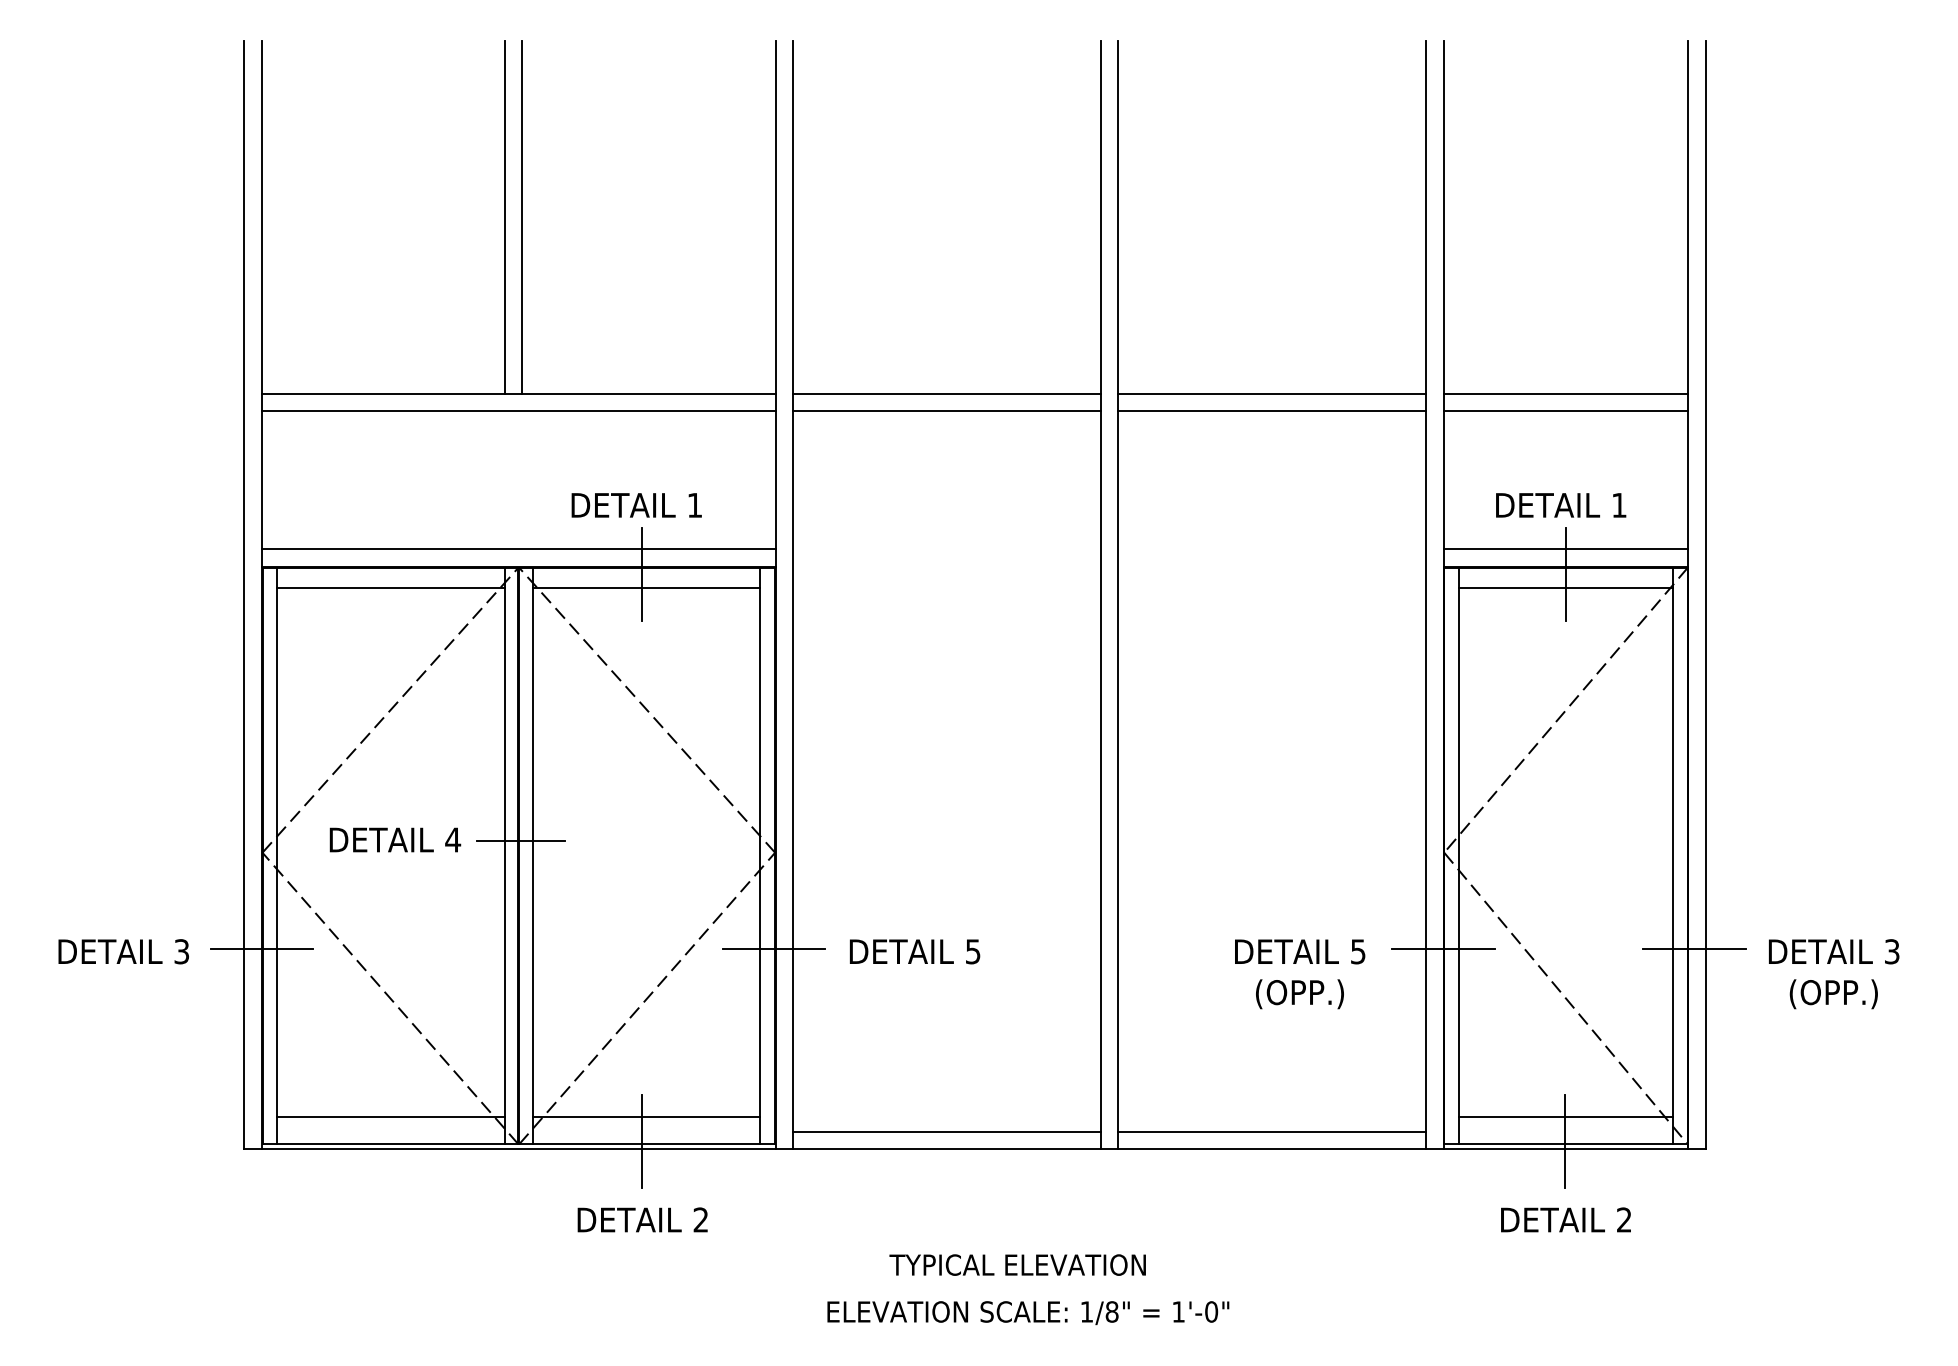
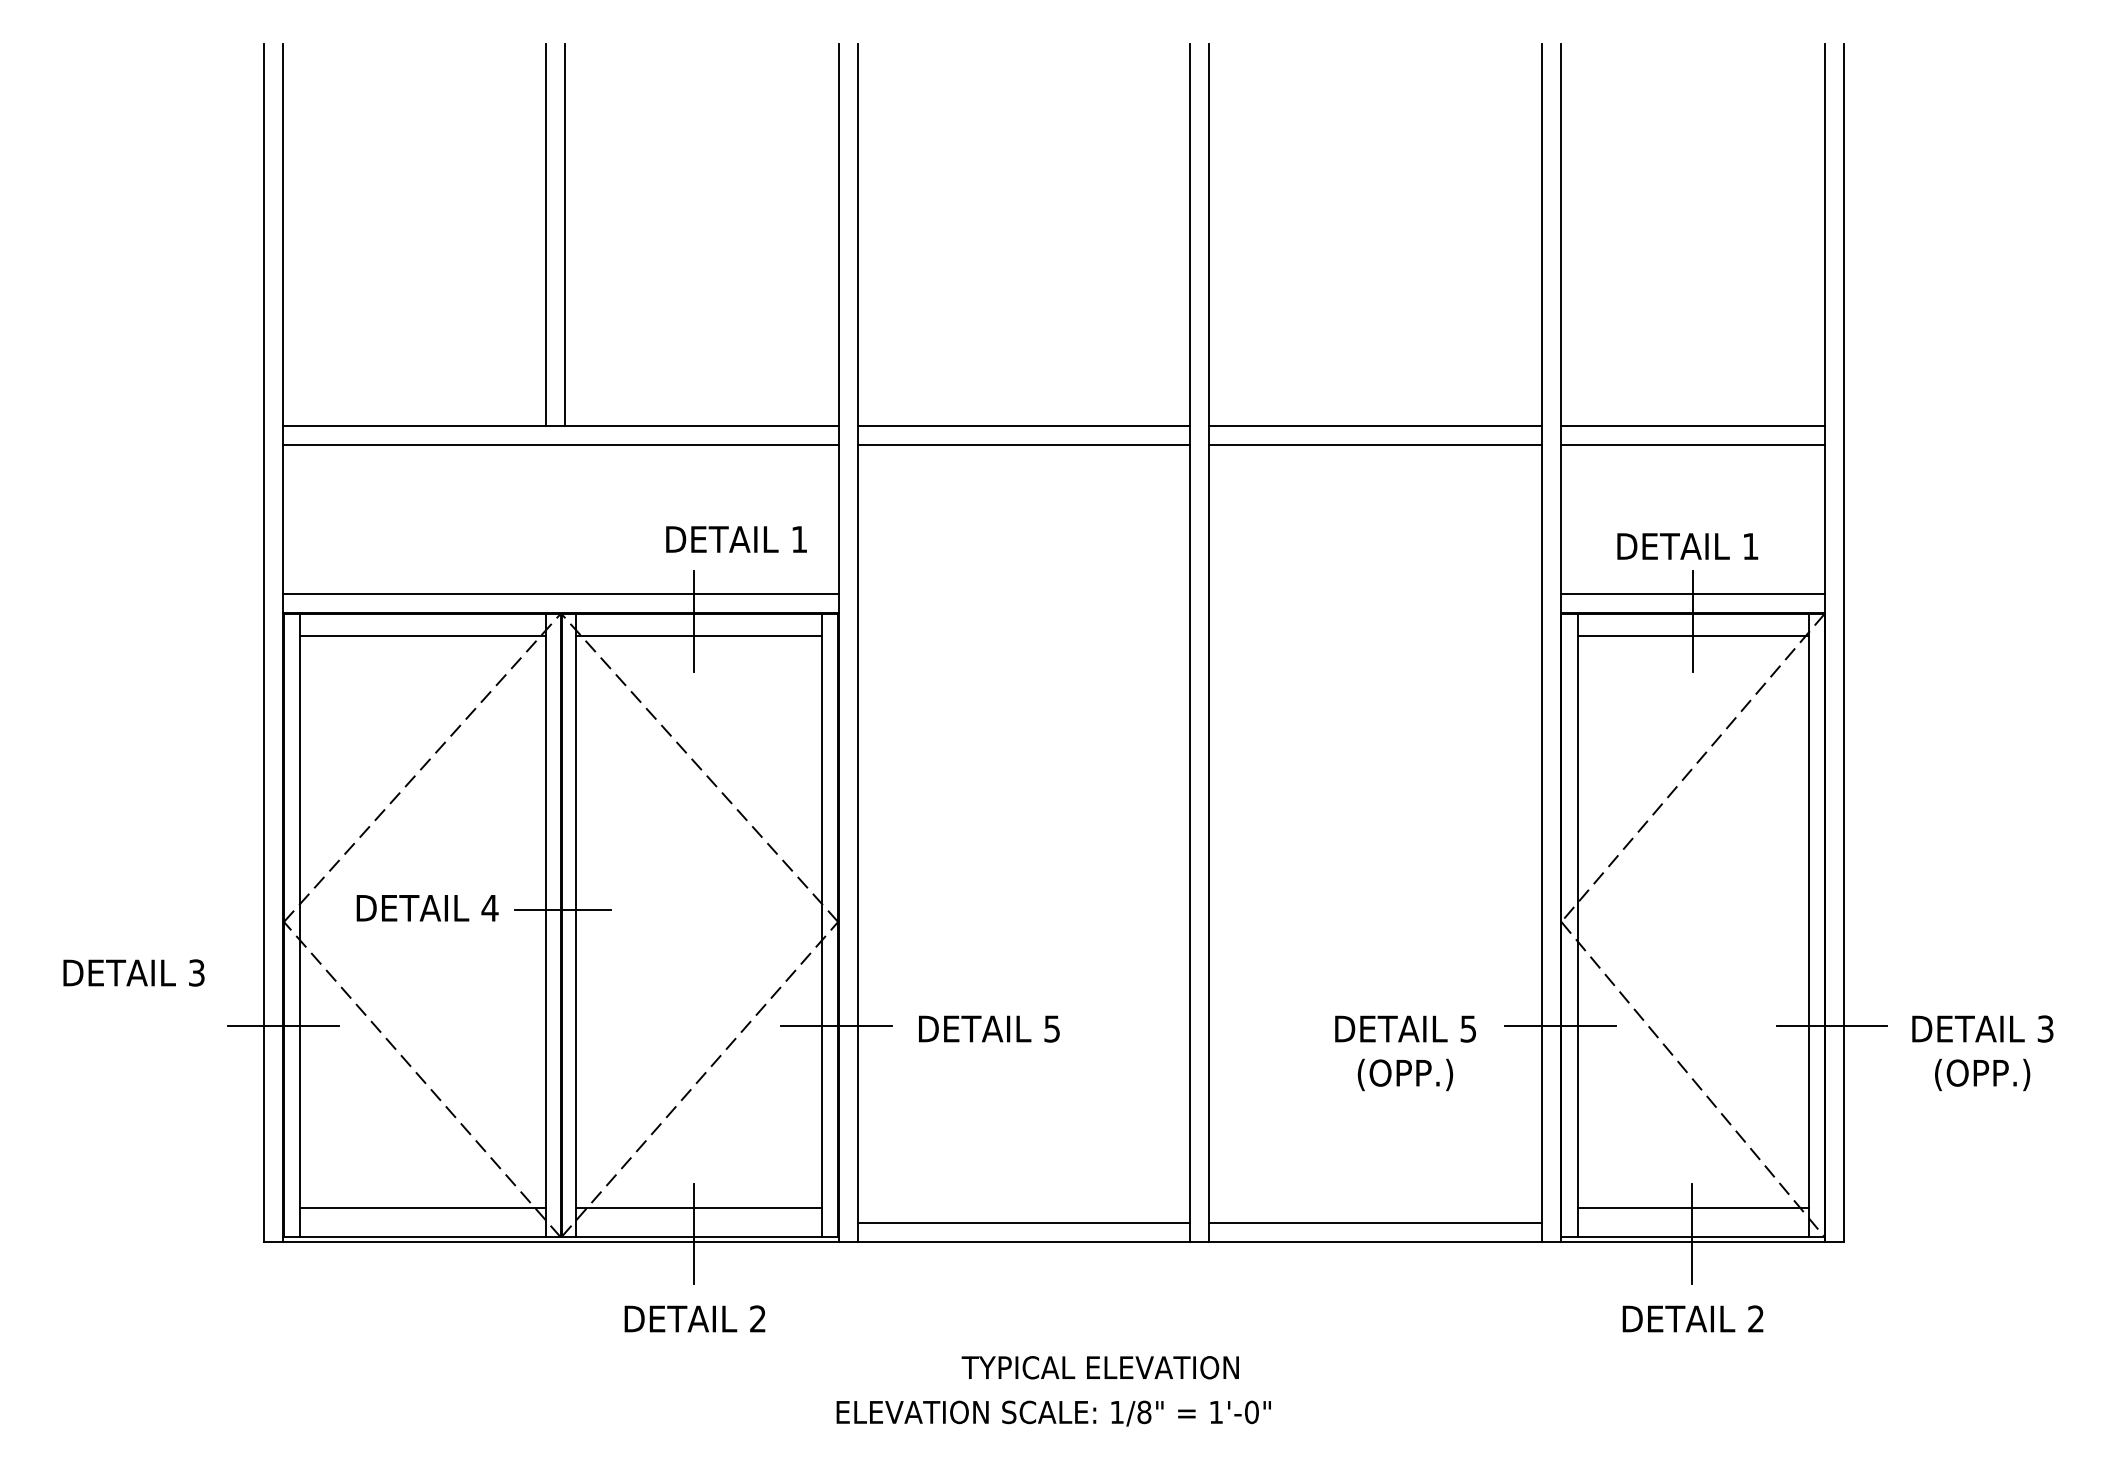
text: (636, 505) -> (736, 539), moved
text: (123, 951) -> (133, 972), moved
text: (1028, 1312) -> (1053, 1413), moved

